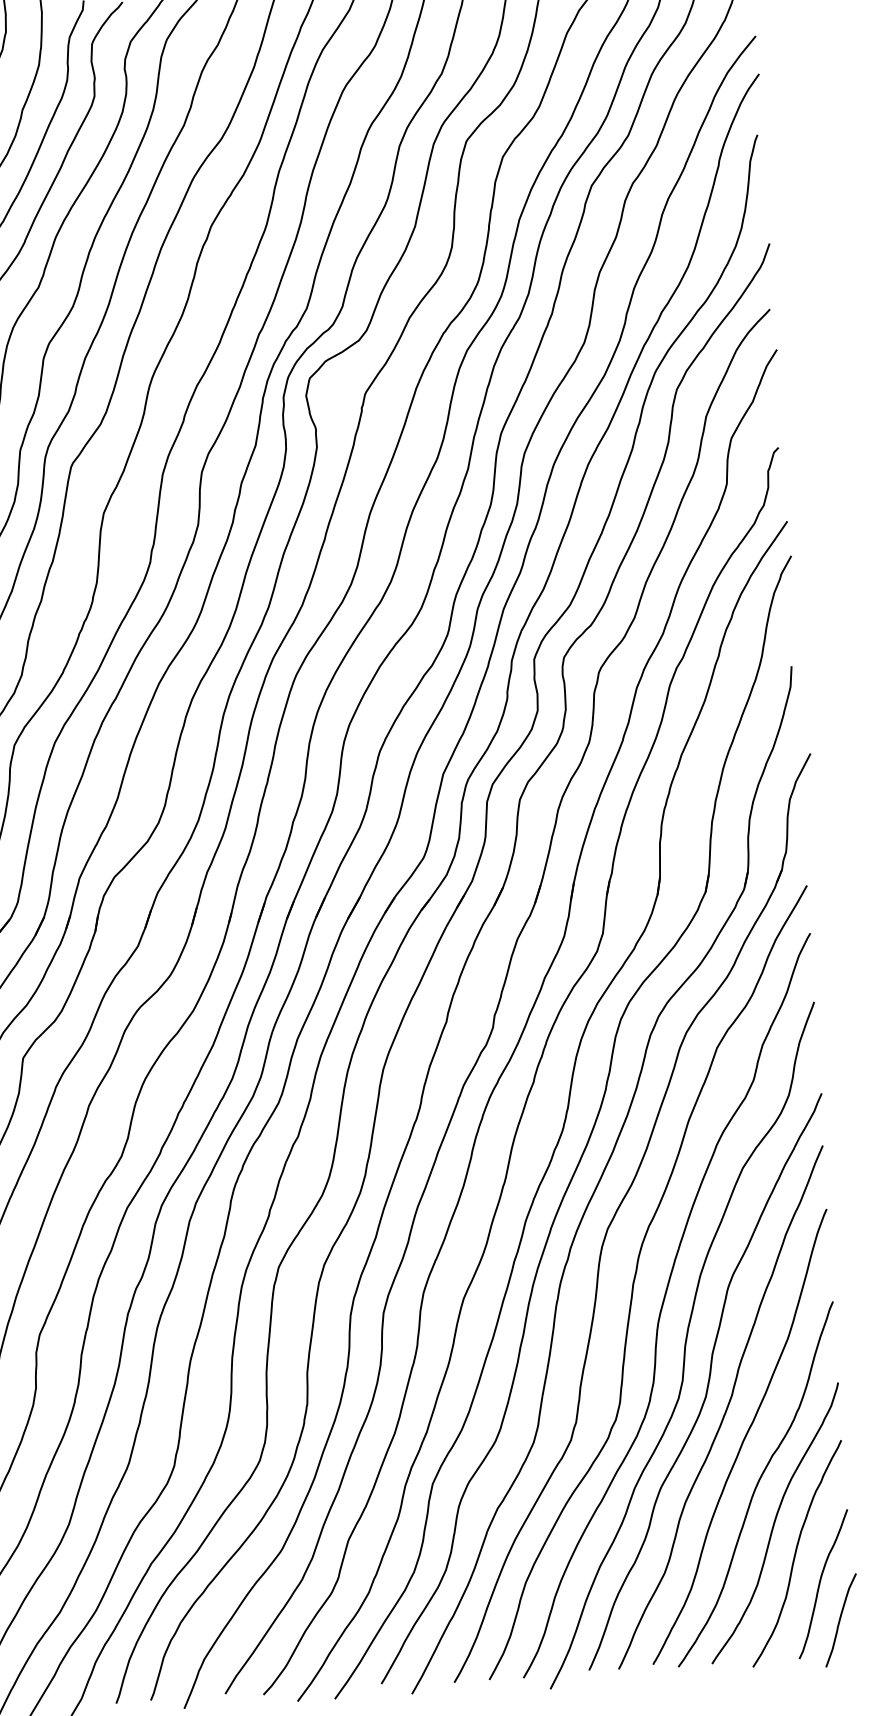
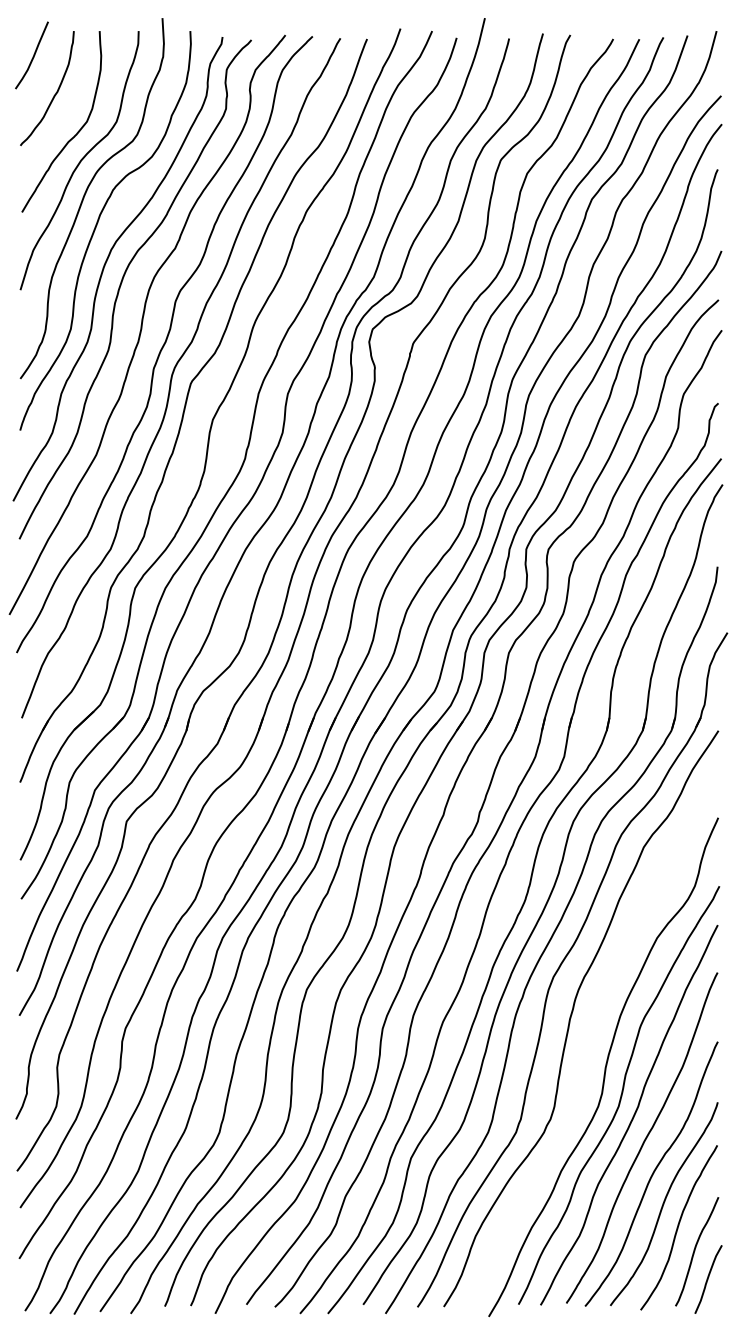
curve: (663, 1305) -> (591, 1036), removed

